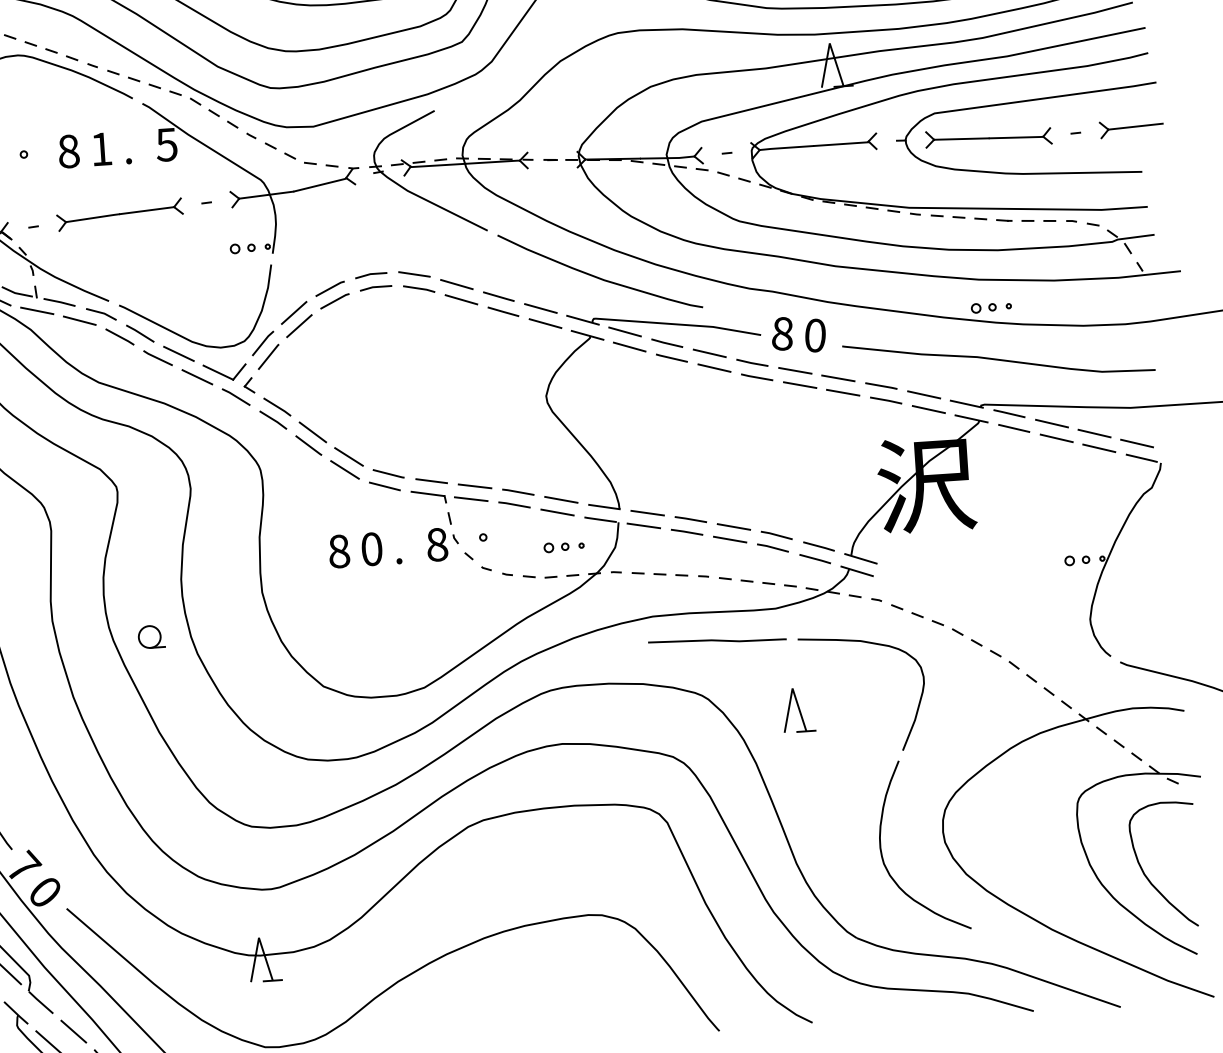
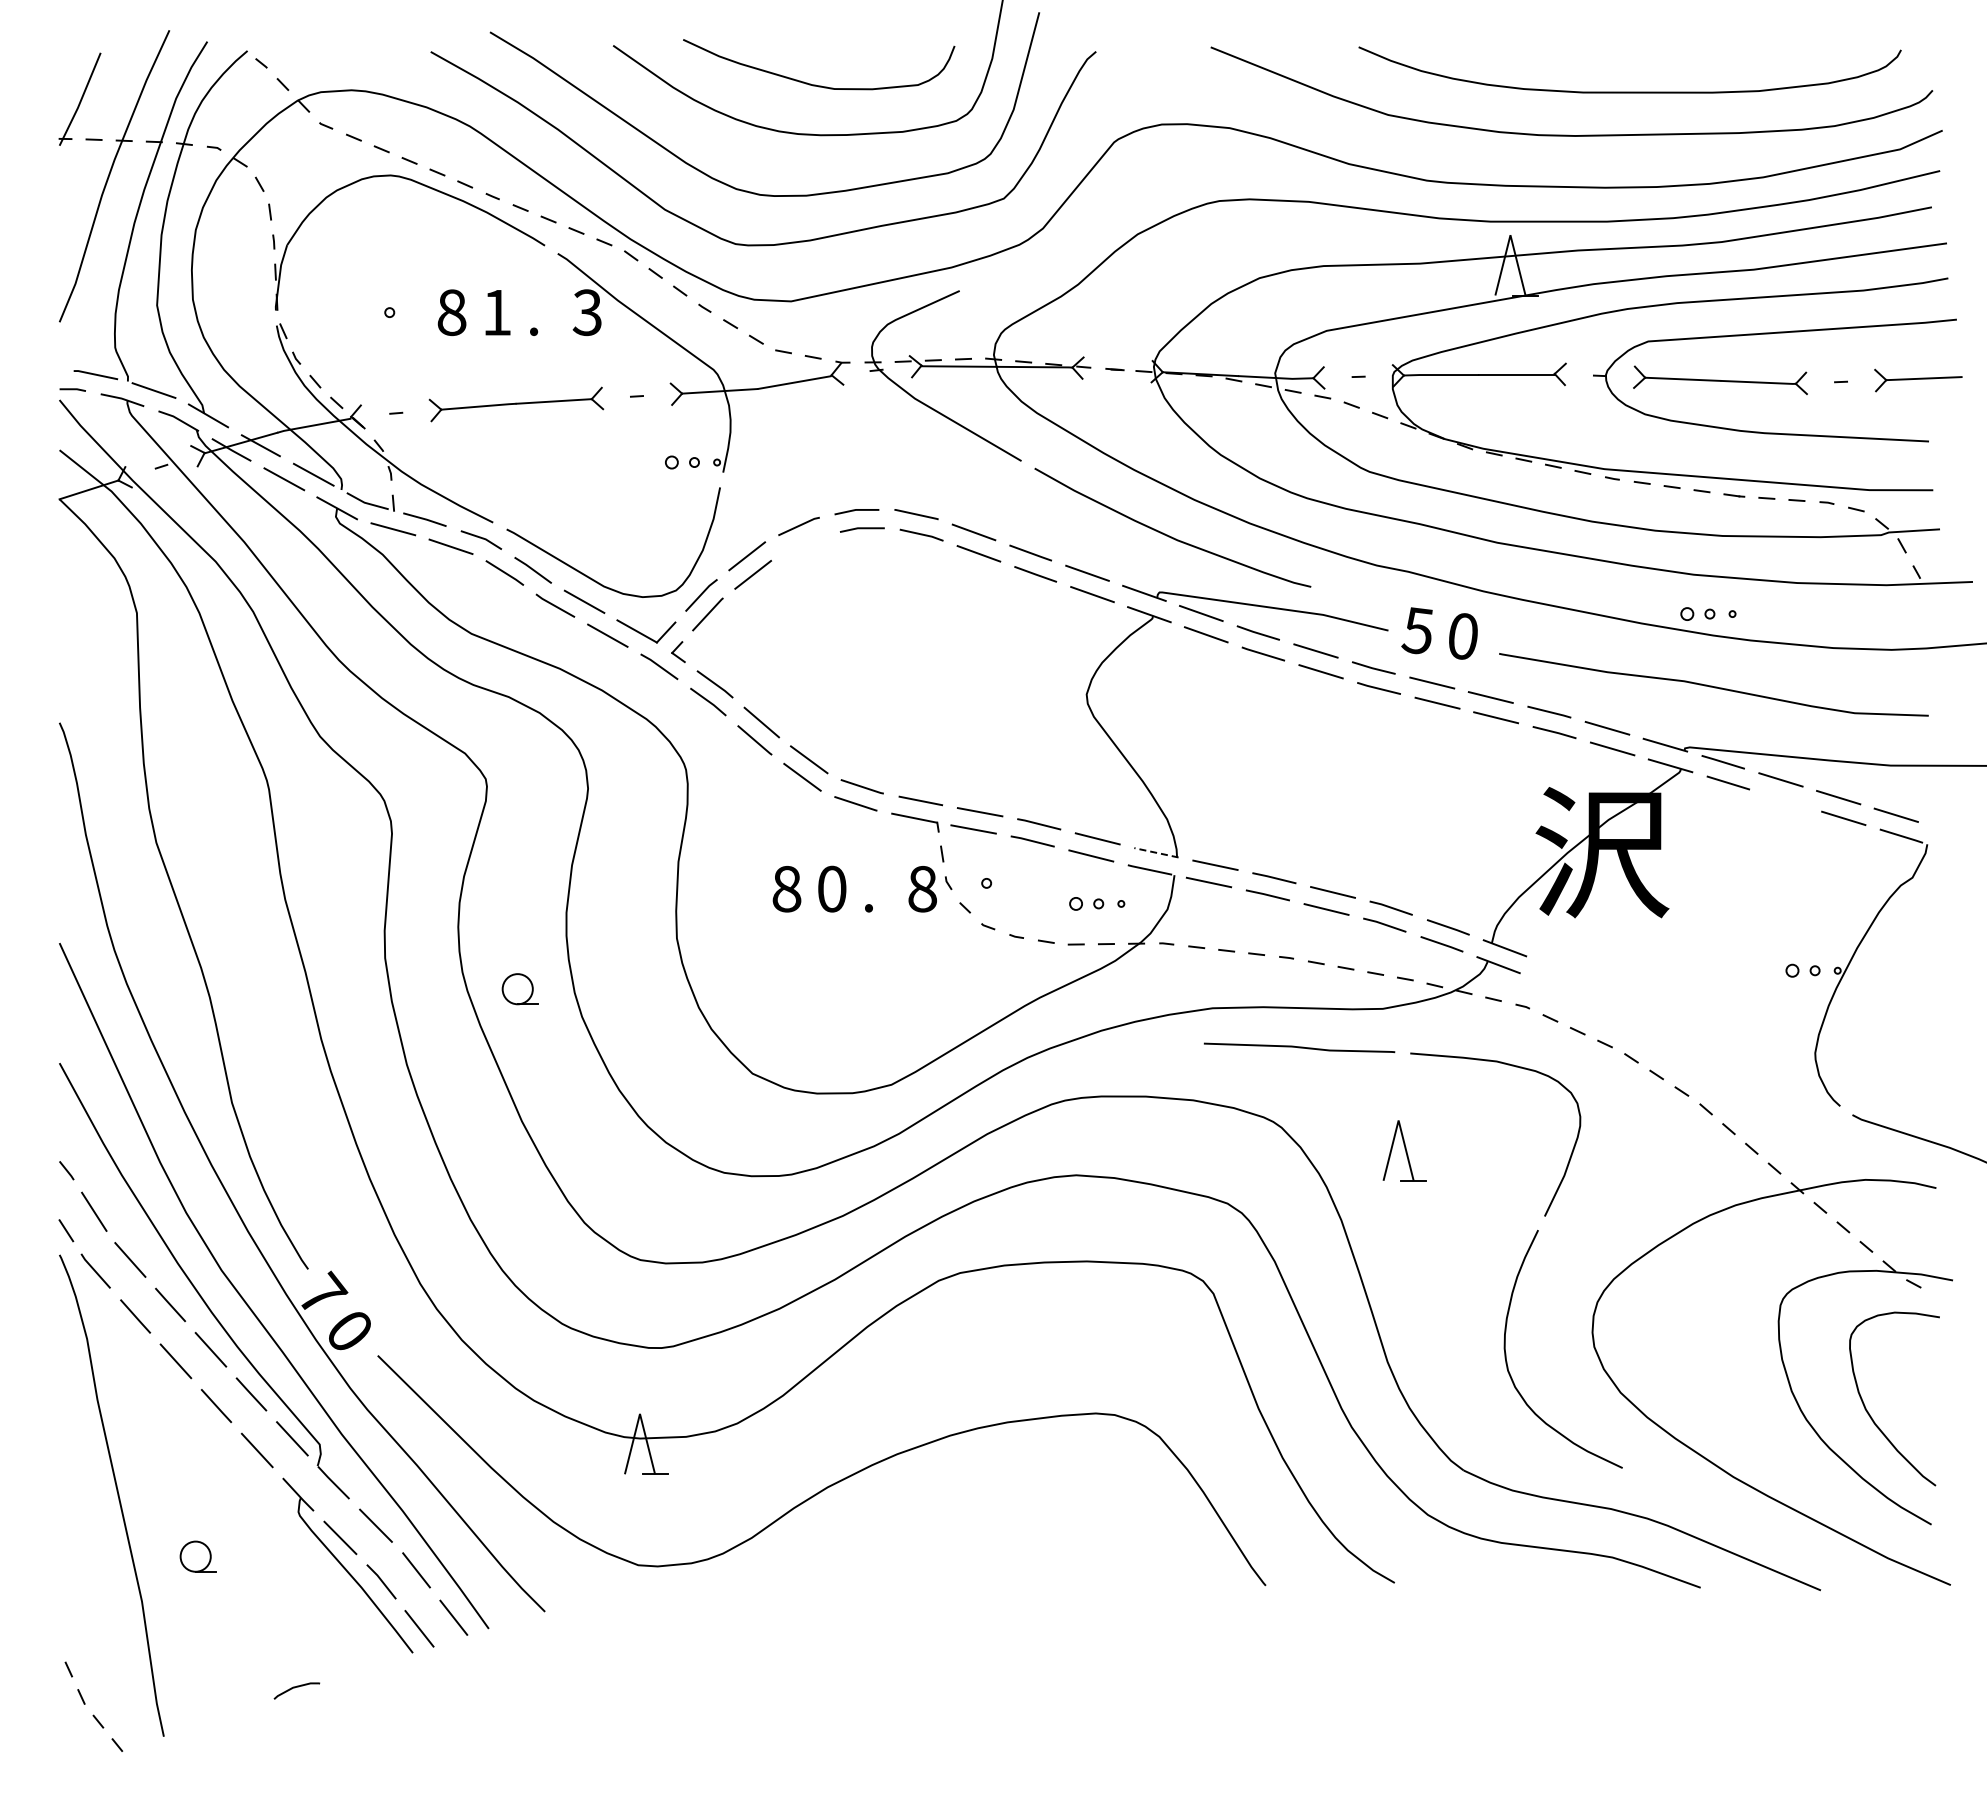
text: (166, 144) -> (586, 312), 5 -> 3
line: (334, 300) -> (804, 543), removed
text: (781, 333) -> (1416, 630), 8 -> 5
line: (1056, 438) -> (1785, 800), removed
line: (603, 506) -> (1155, 852), solid -> dashed

